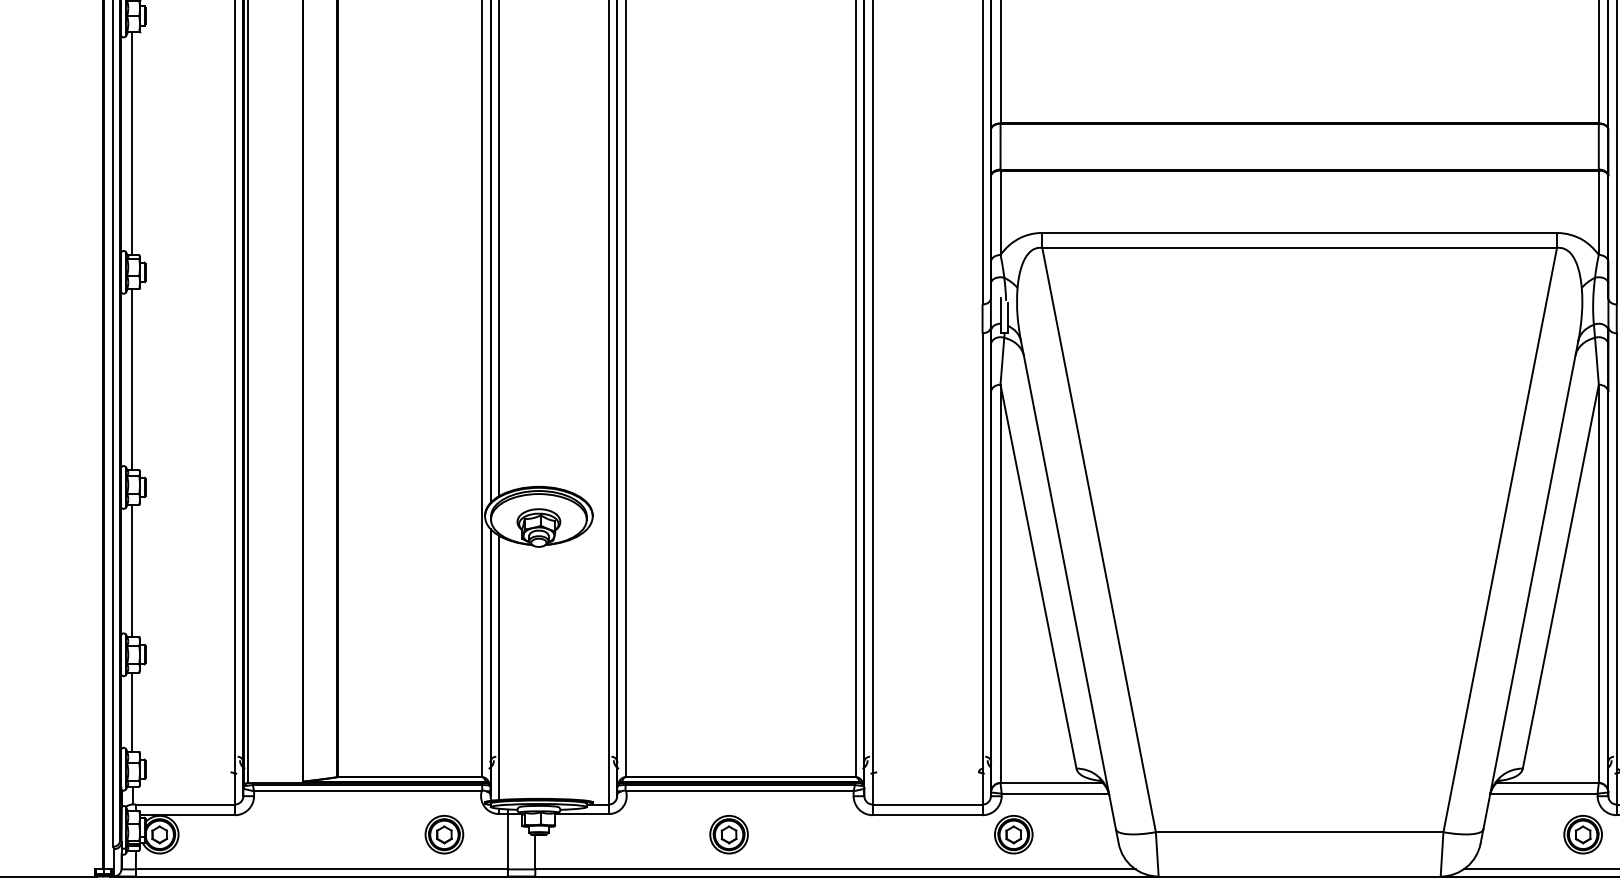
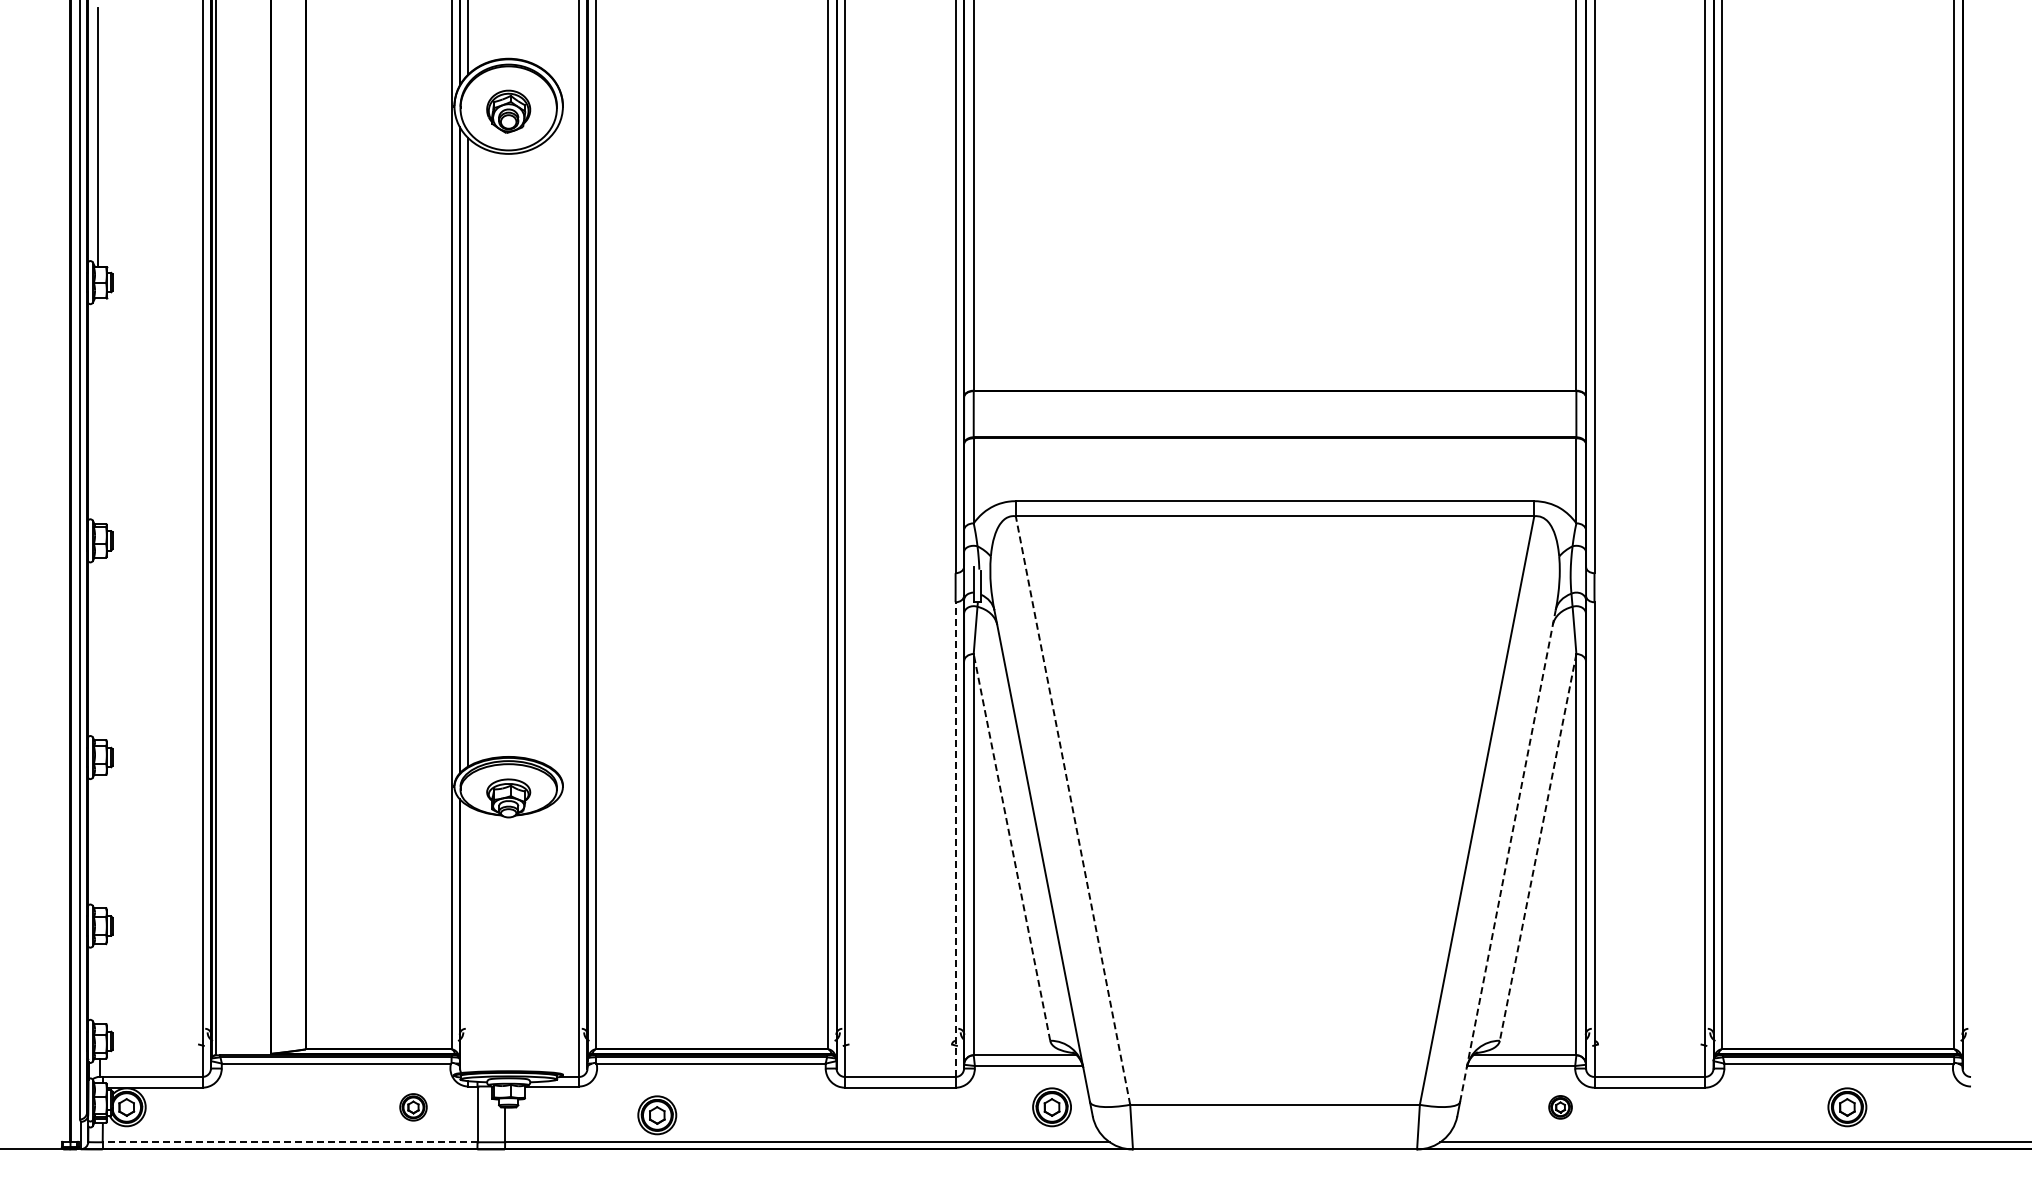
line: (131, 142) -> (98, 410), removed
line: (131, 379) -> (98, 648), removed
line: (1099, 540) -> (1073, 810), solid -> dashed
line: (982, 568) -> (955, 839), solid -> dashed
line: (131, 570) -> (98, 841), removed
line: (1038, 575) -> (1011, 846), solid -> dashed
line: (1561, 576) -> (1538, 847), solid -> dashed
line: (1530, 584) -> (1507, 855), solid -> dashed
line: (499, 668) -> (468, 939), removed
line: (131, 711) -> (98, 983), removed
part: (444, 834) -> (413, 1107), size x0.7
part: (729, 834) -> (657, 1115), moved
part: (1013, 834) -> (1051, 1107), moved
part: (1583, 834) -> (1560, 1107), size x0.6
line: (321, 869) -> (289, 1142), solid -> dashed

